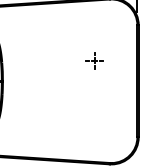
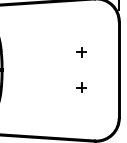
part: (94, 60) -> (81, 52), size x0.62
part: (94, 101) -> (81, 87), added

